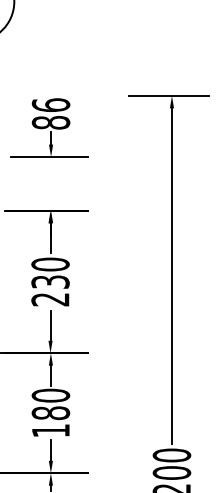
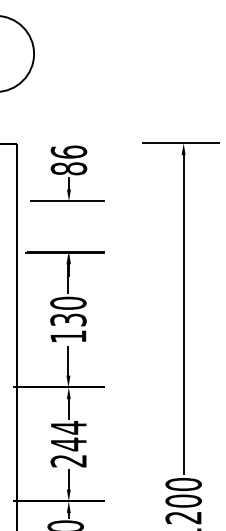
text: (50, 299) -> (68, 336), 230 -> 130
text: (50, 413) -> (68, 444), 180 -> 244

